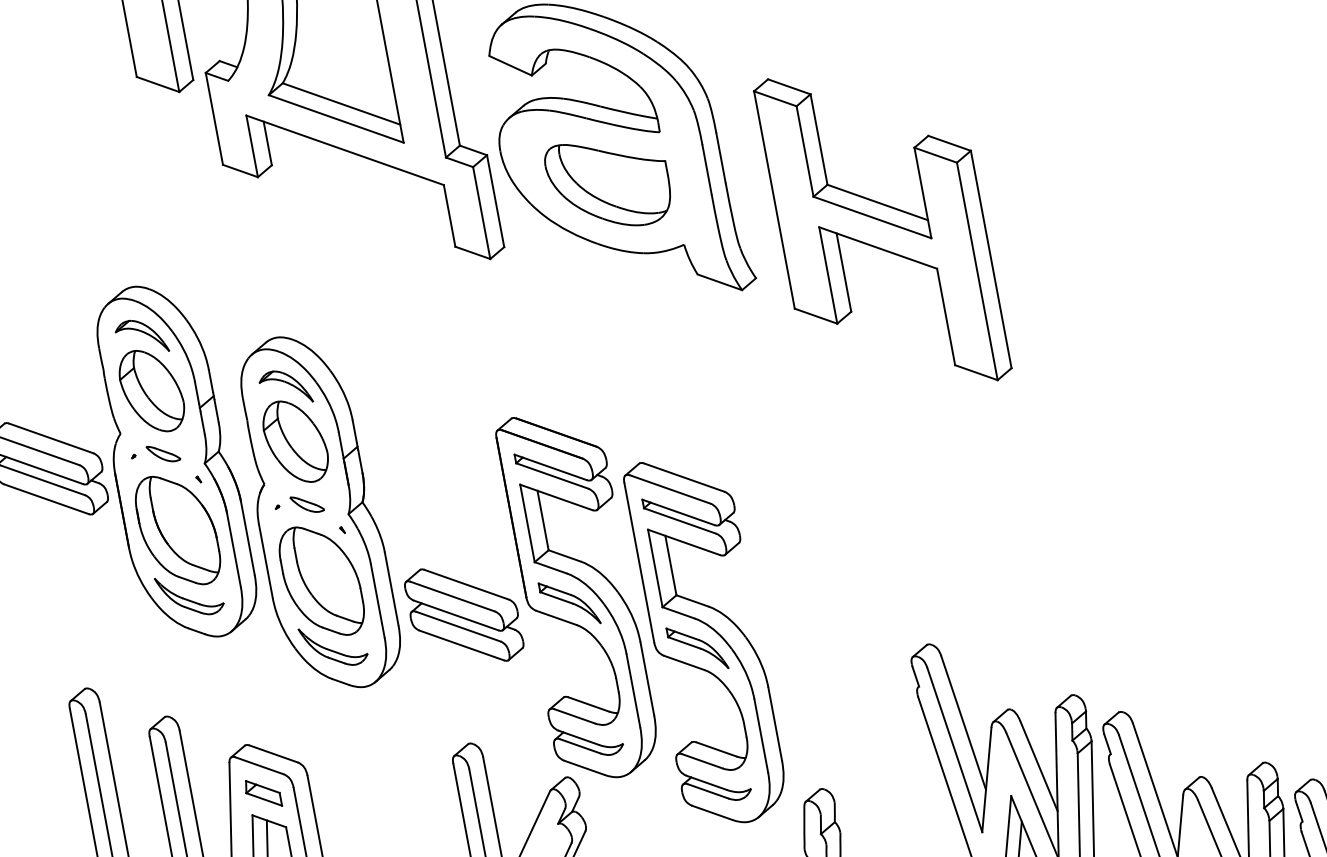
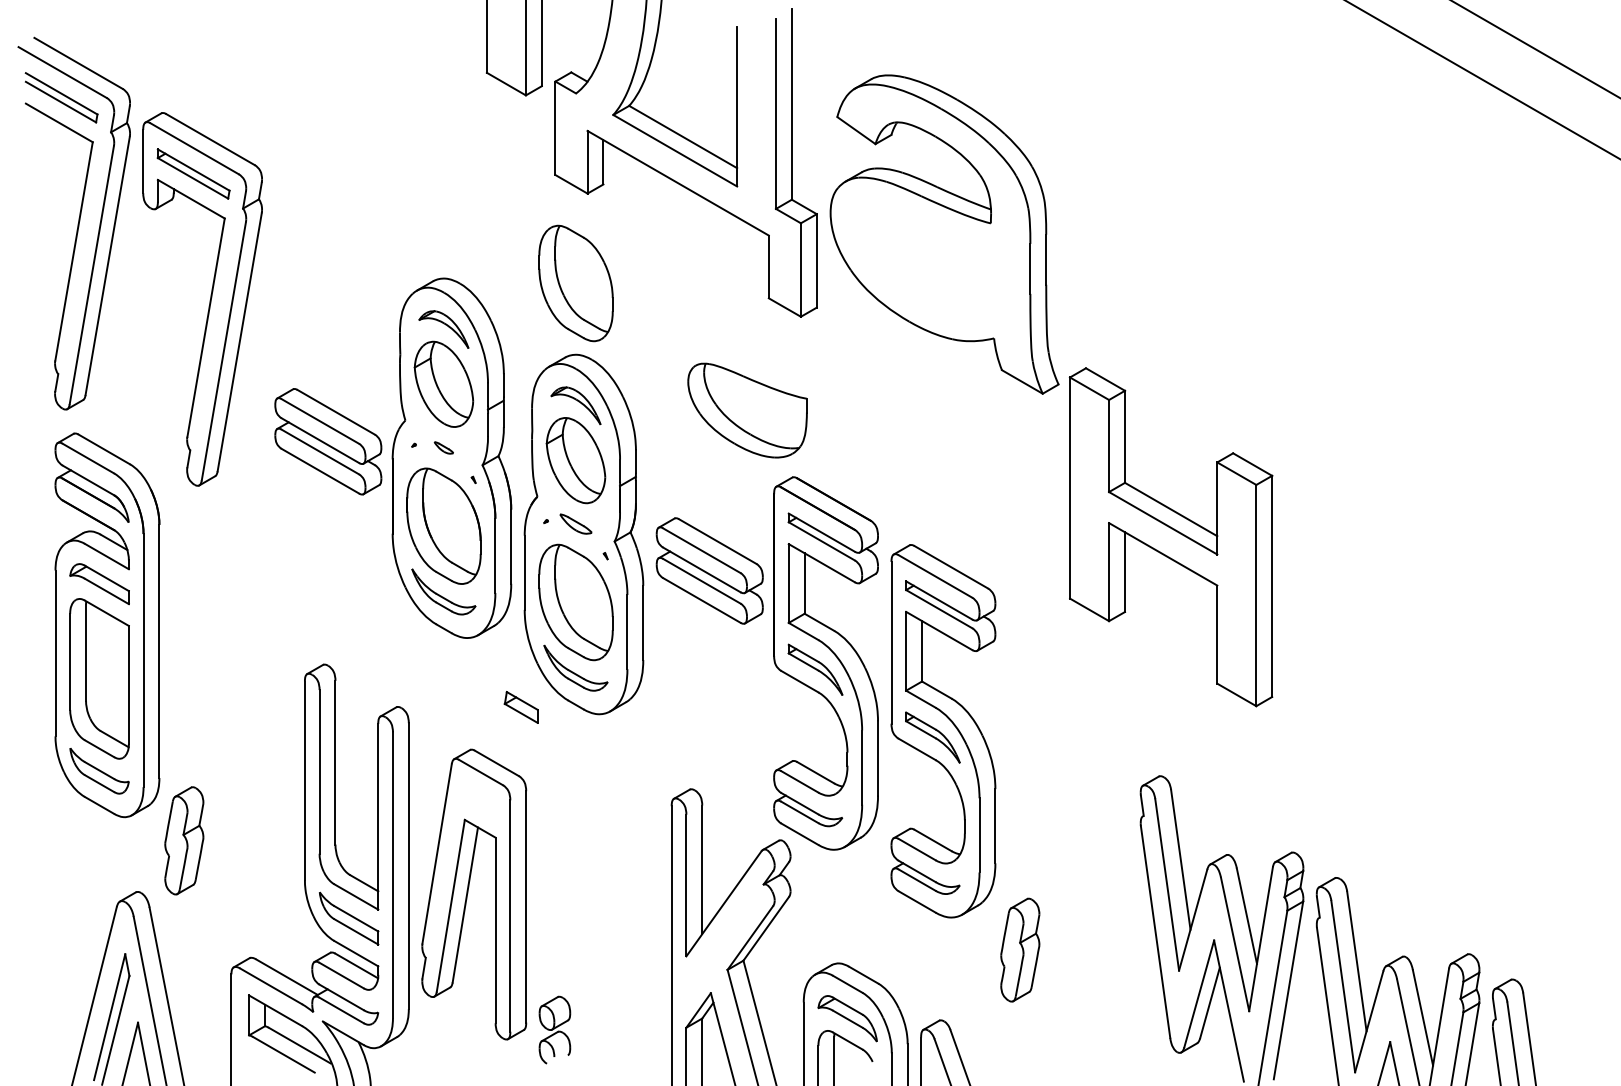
part: (609, 183) -> (747, 410), moved
part: (882, 230) -> (1170, 537), moved
part: (262, 267) -> (575, 283), added
part: (163, 453) -> (443, 447), size x0.6
part: (463, 614) -> (709, 570), moved
part: (262, 793) -> (520, 707), moved

